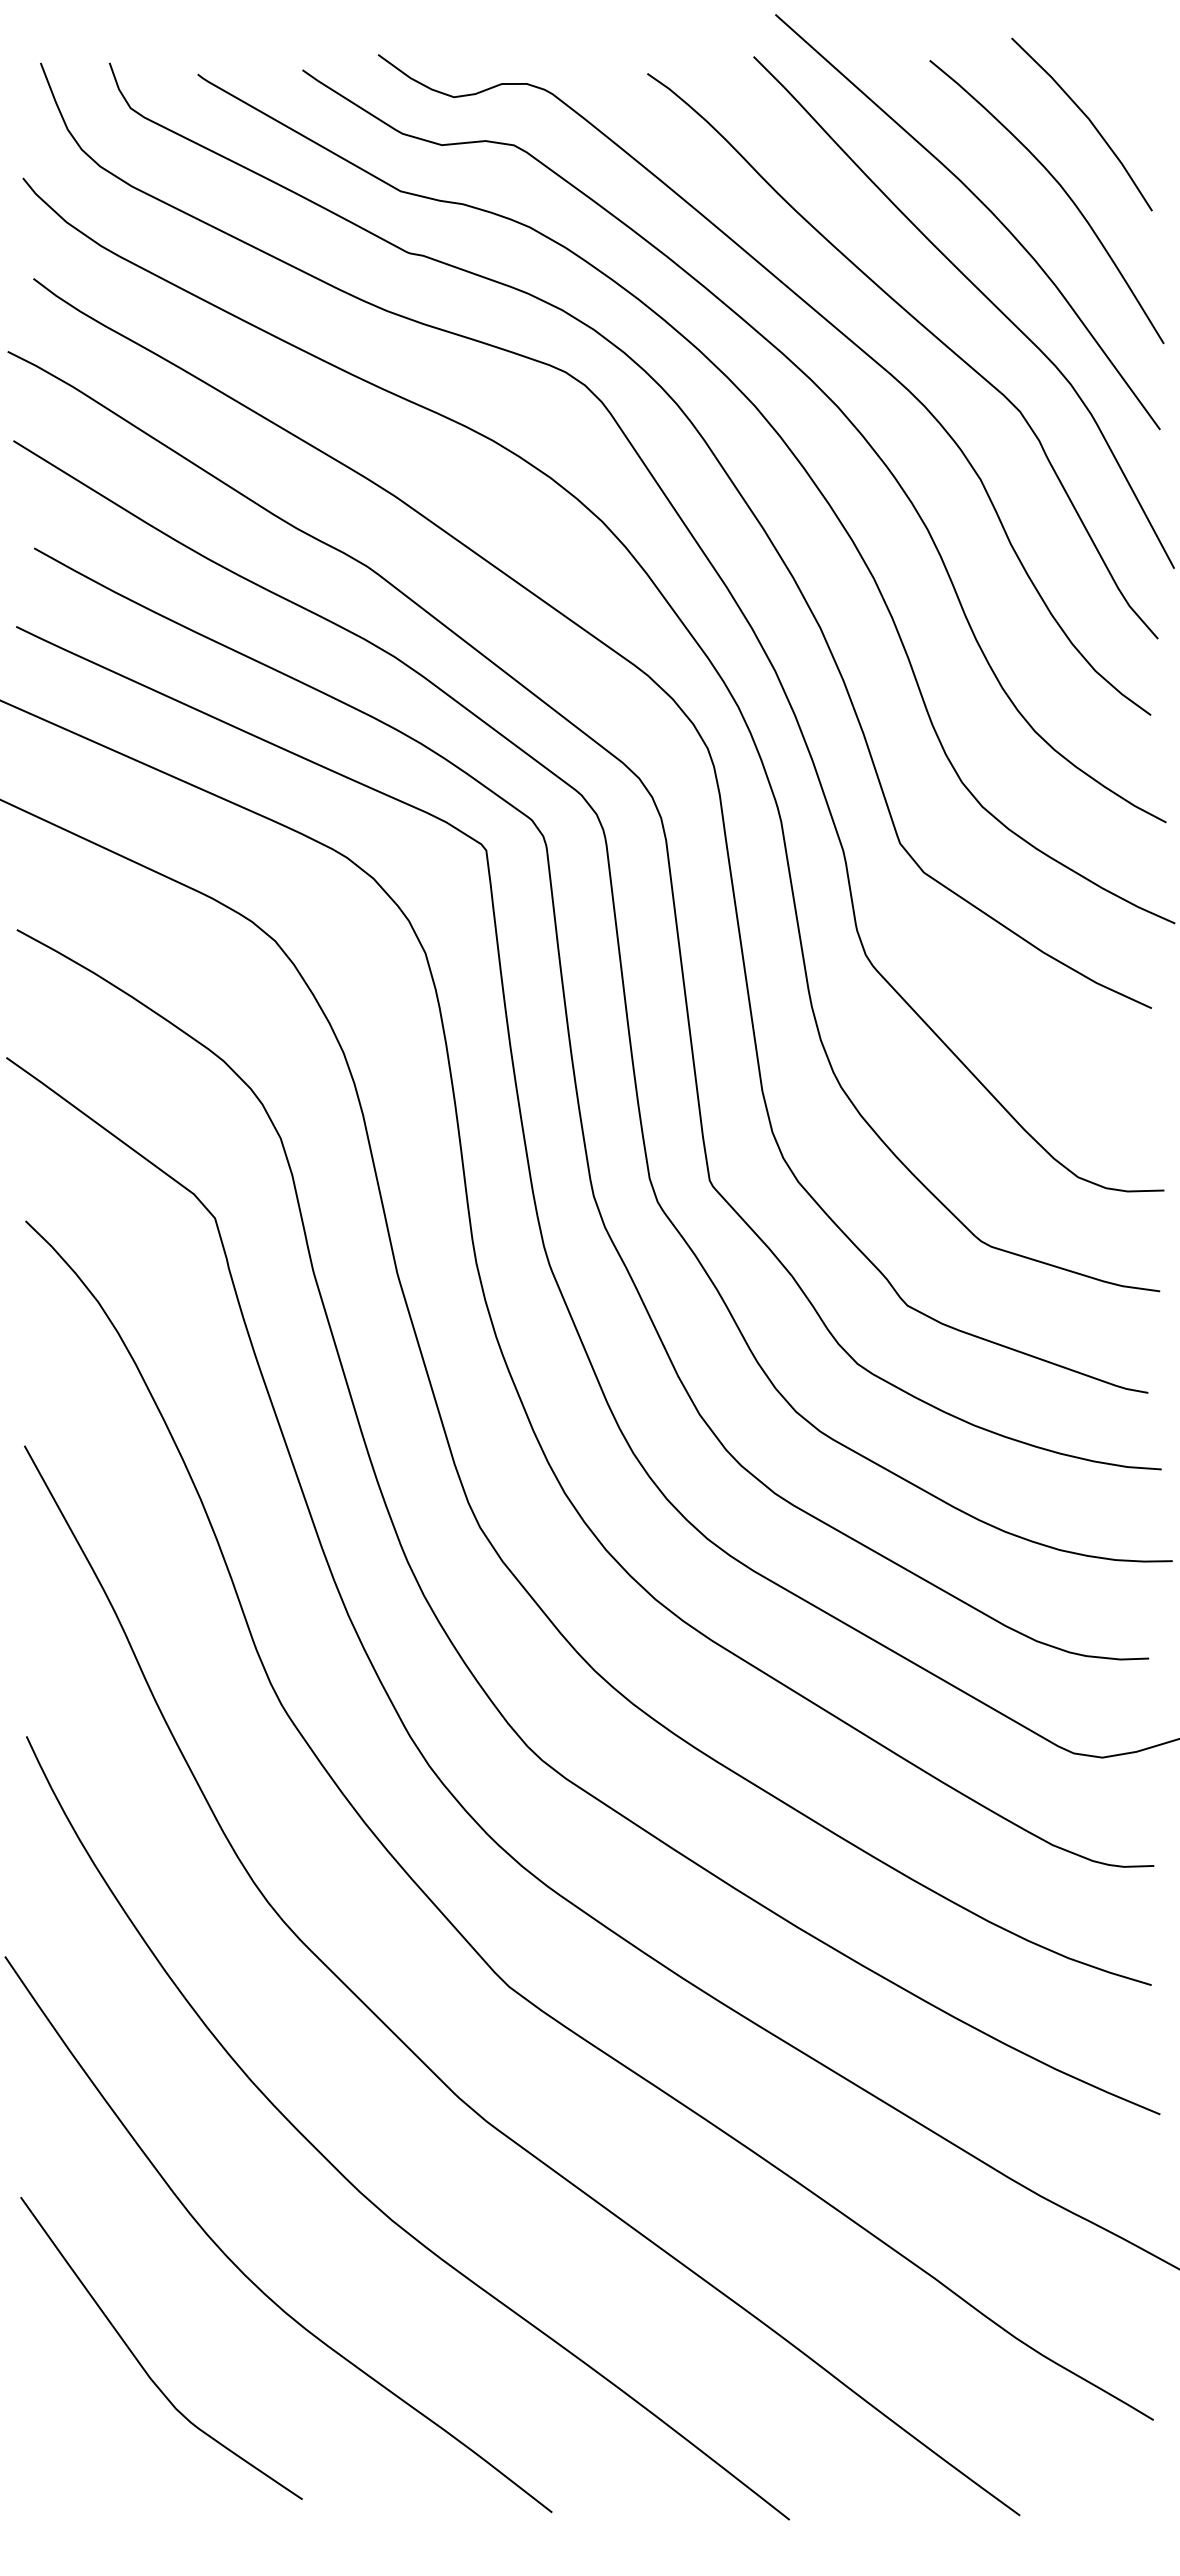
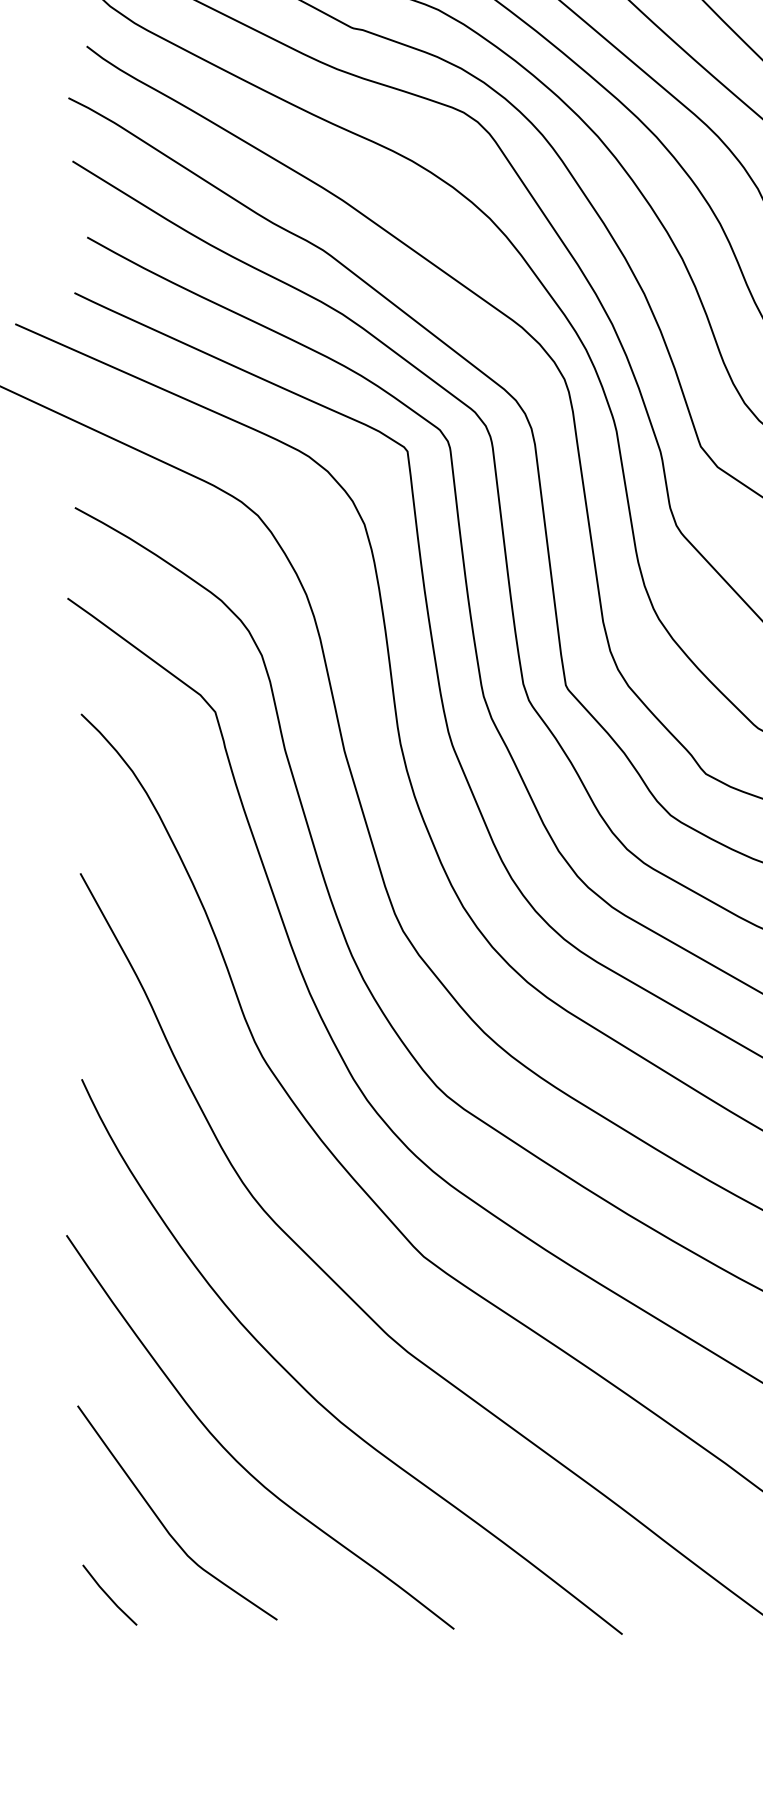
line: (64, 2464) -> (108, 1595), added

